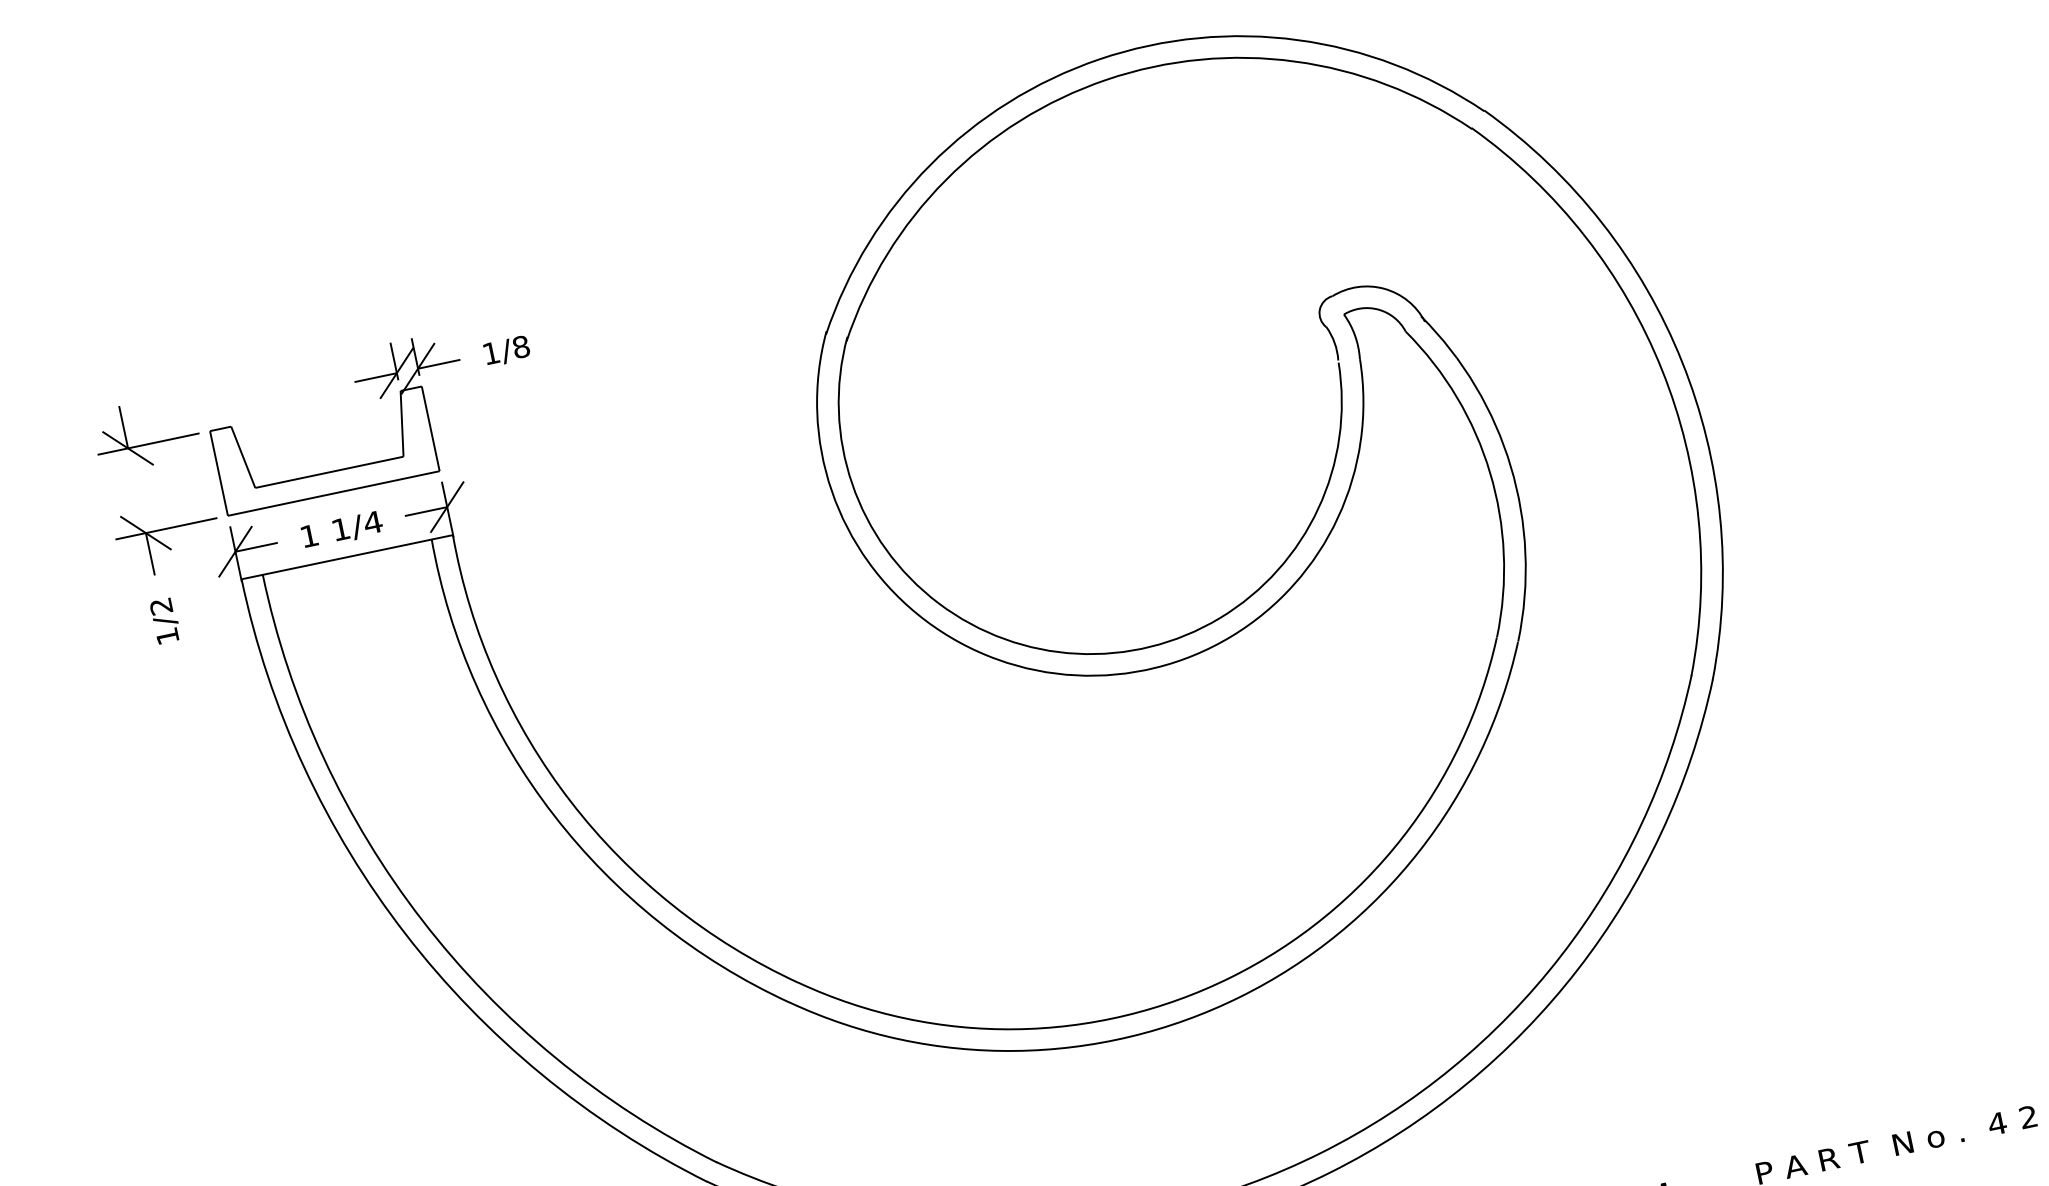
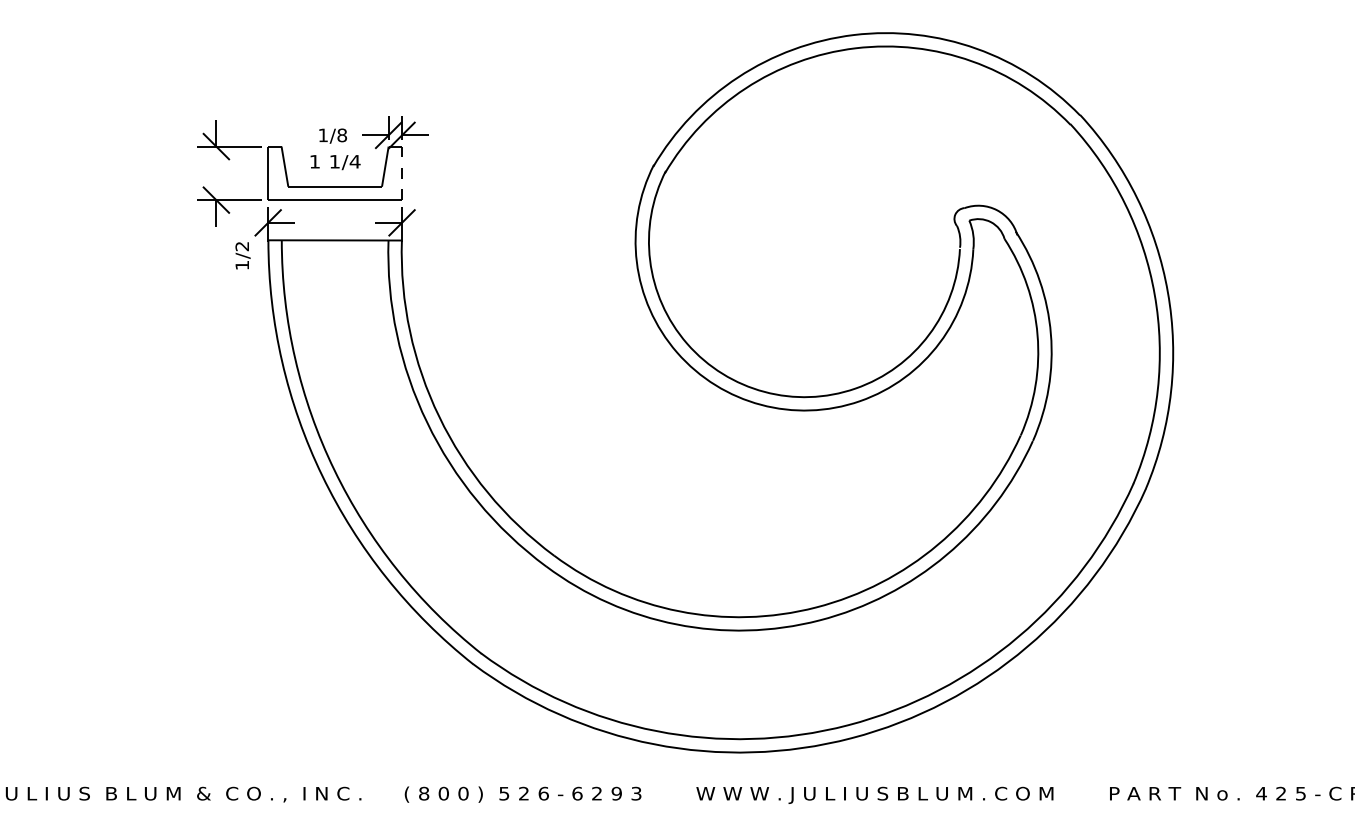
text: (507, 350) -> (333, 135), moved
line: (431, 428) -> (402, 173), solid -> dashed
text: (342, 530) -> (335, 162), moved
text: (164, 620) -> (242, 255), moved

